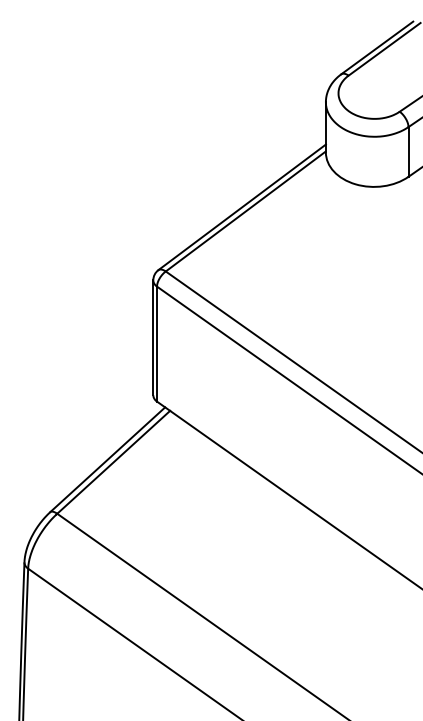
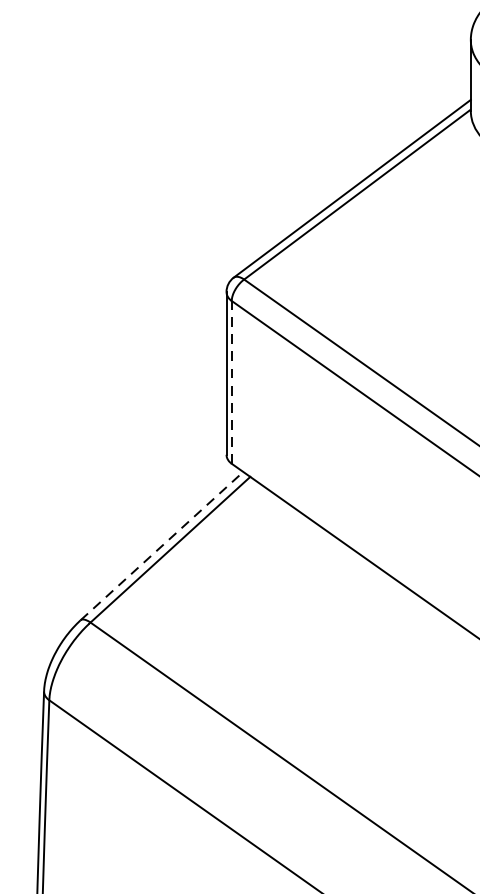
line: (157, 344) -> (232, 382), solid -> dashed
line: (107, 459) -> (161, 545), solid -> dashed

